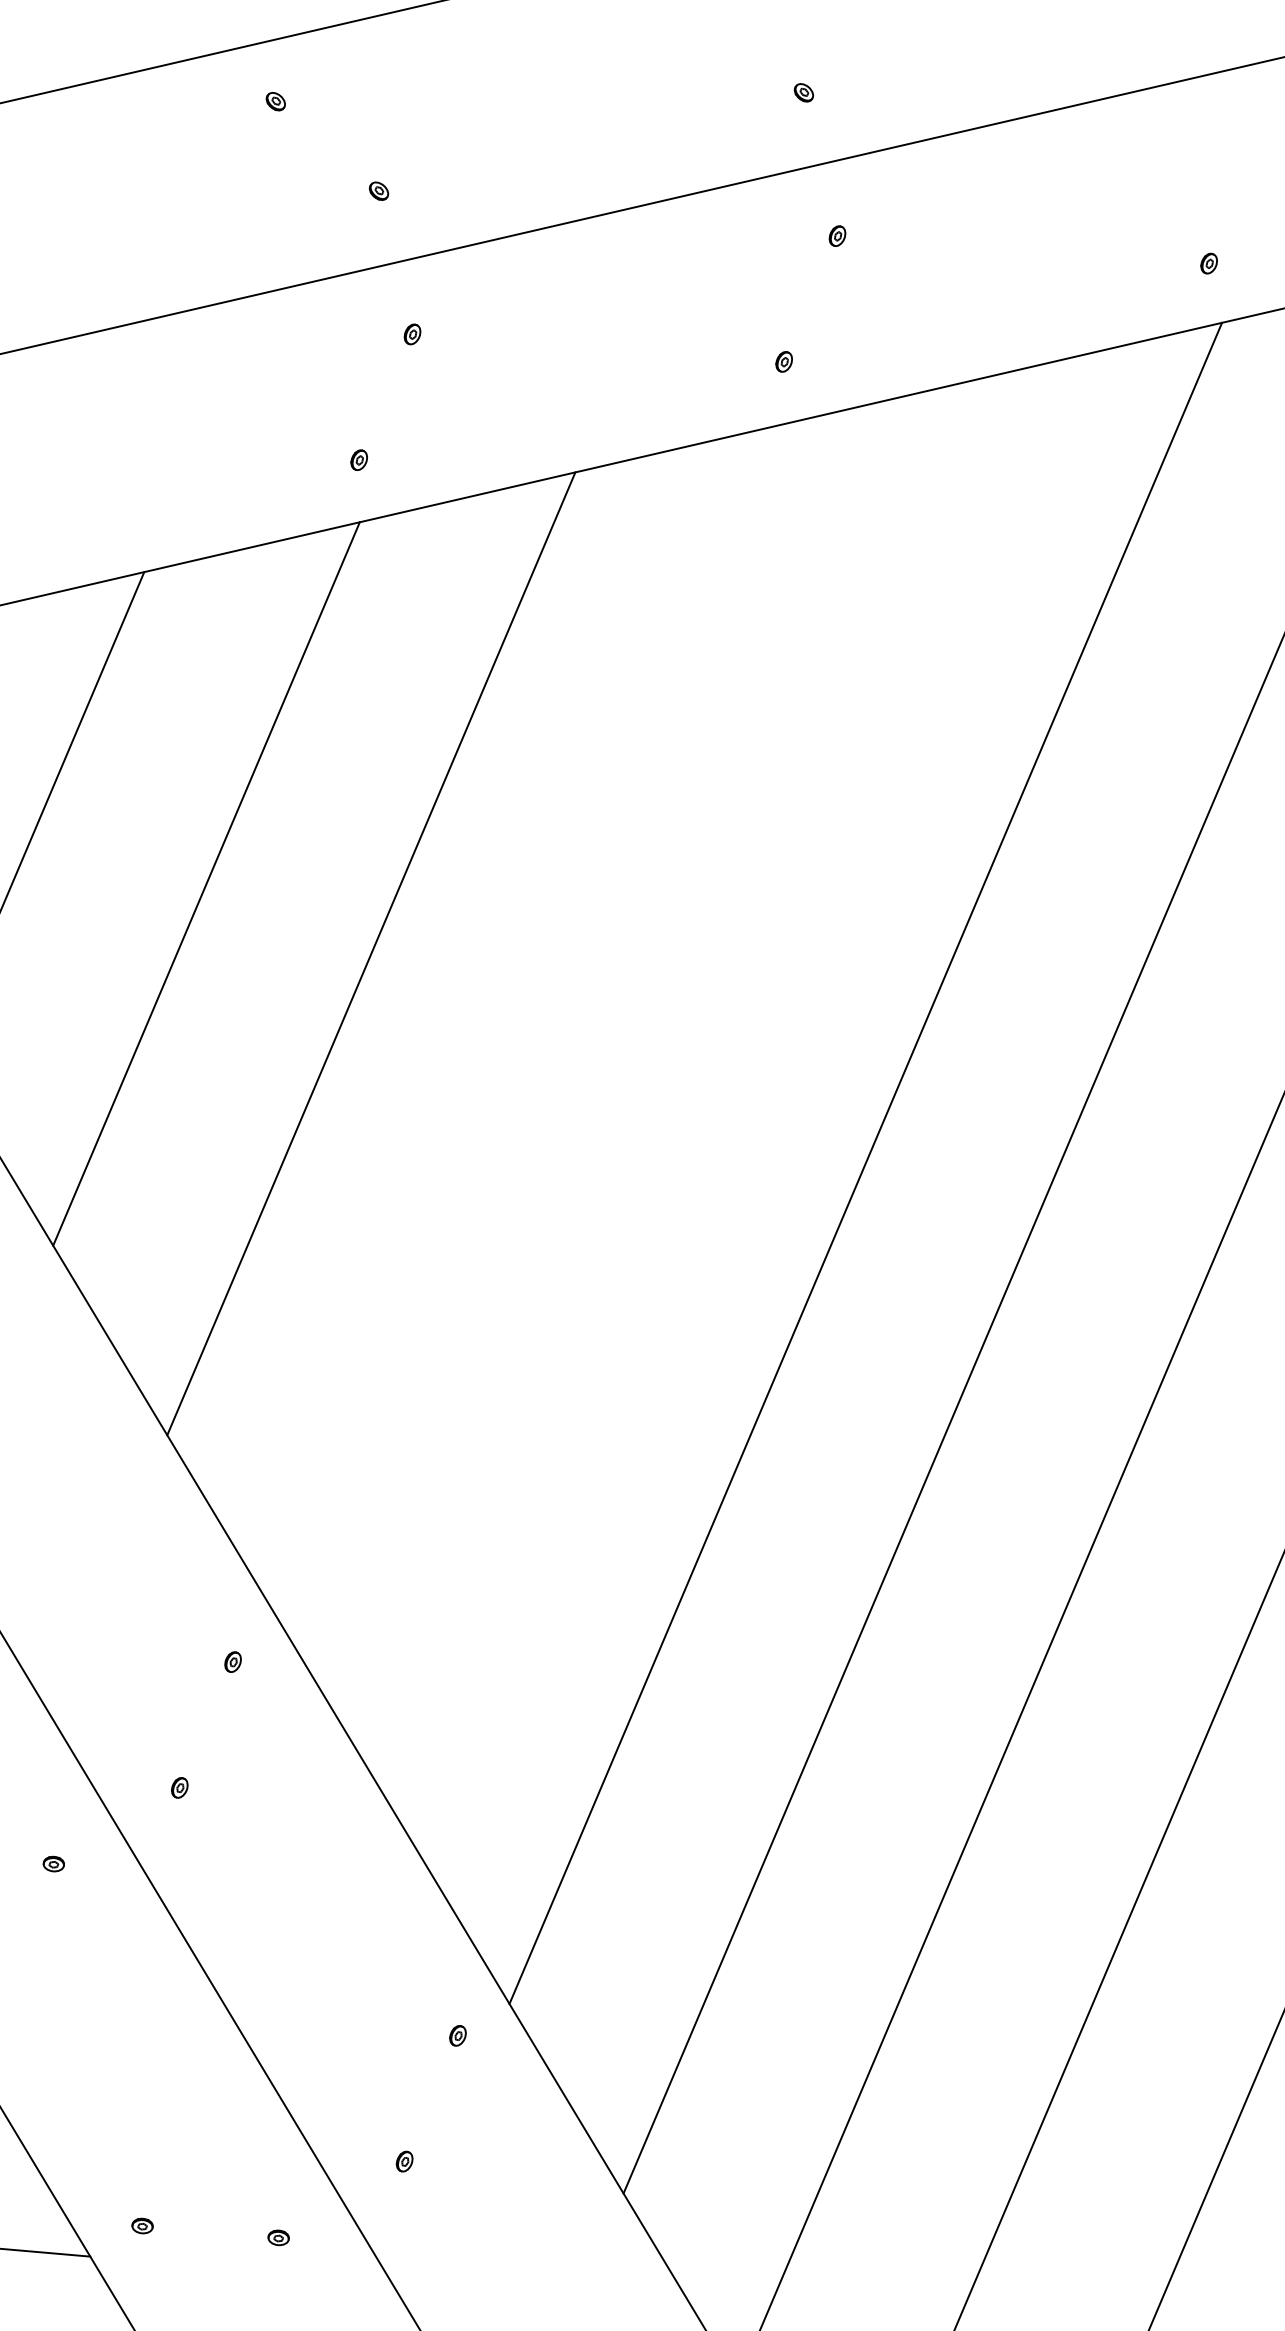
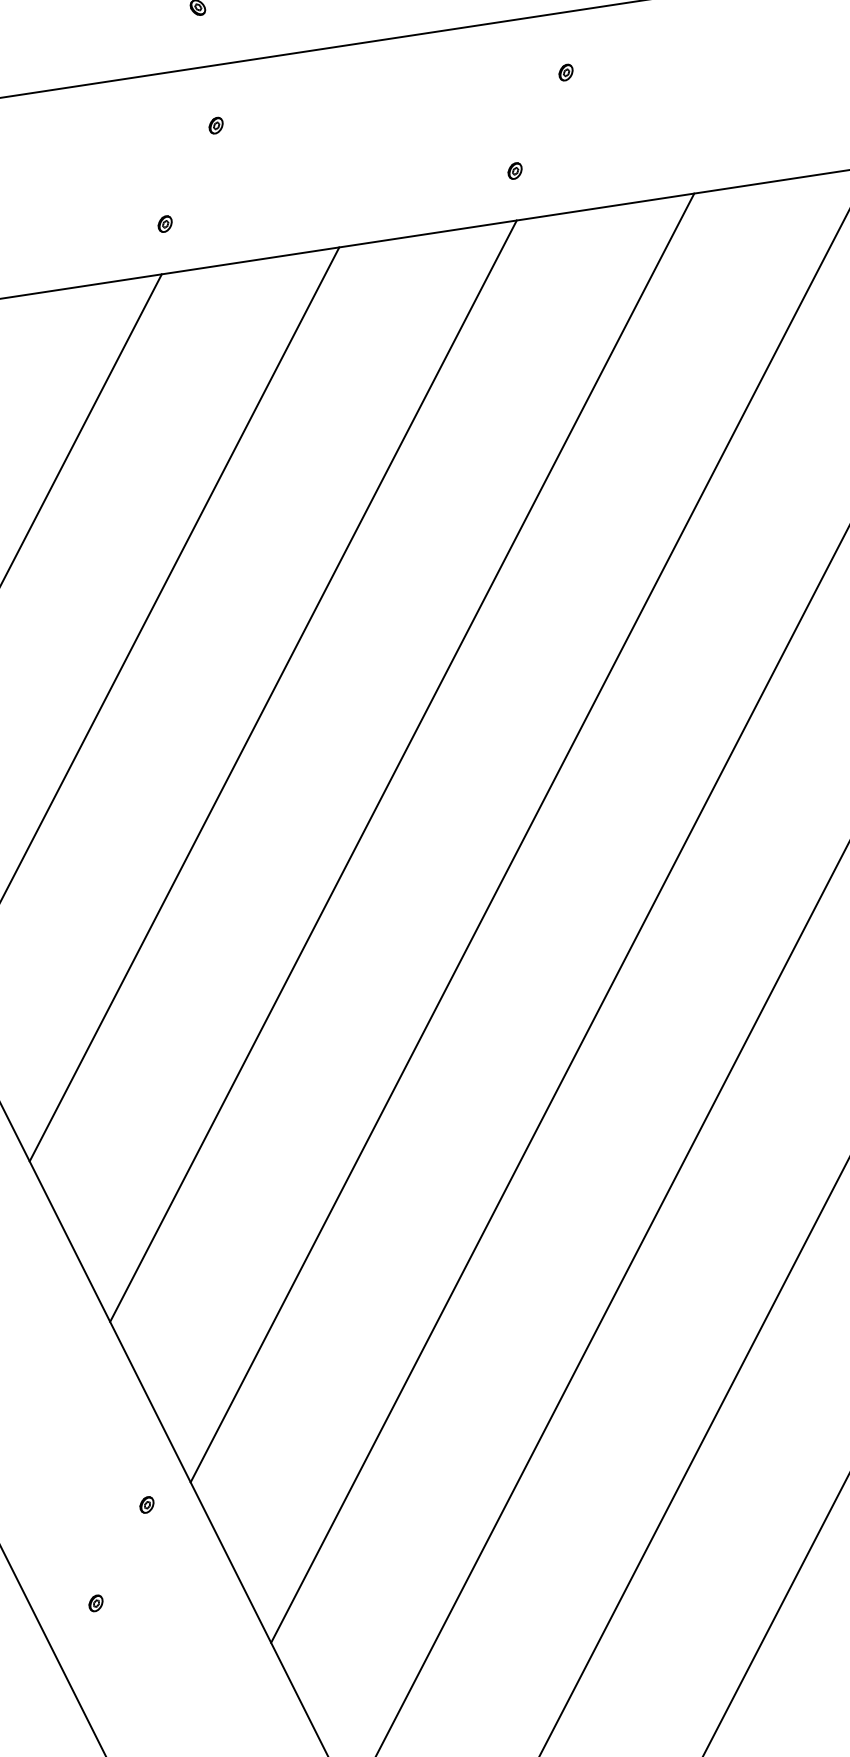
line: (535, 1023) -> (272, 690), added
line: (700, 1093) -> (401, 757), added

